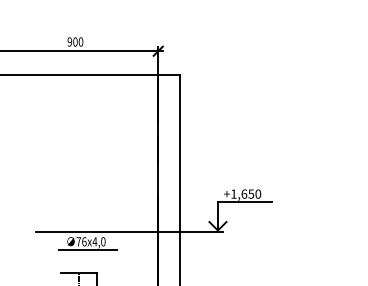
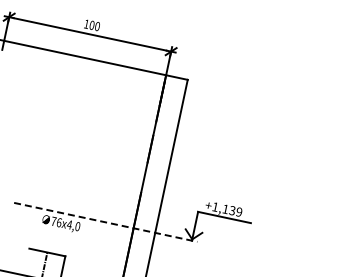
text: (69, 41) -> (86, 23), 900 -> 100
text: (250, 193) -> (231, 209), +1,650 -> +1,139
line: (129, 231) -> (105, 221), solid -> dashed
line: (88, 250) -> (61, 232), removed

